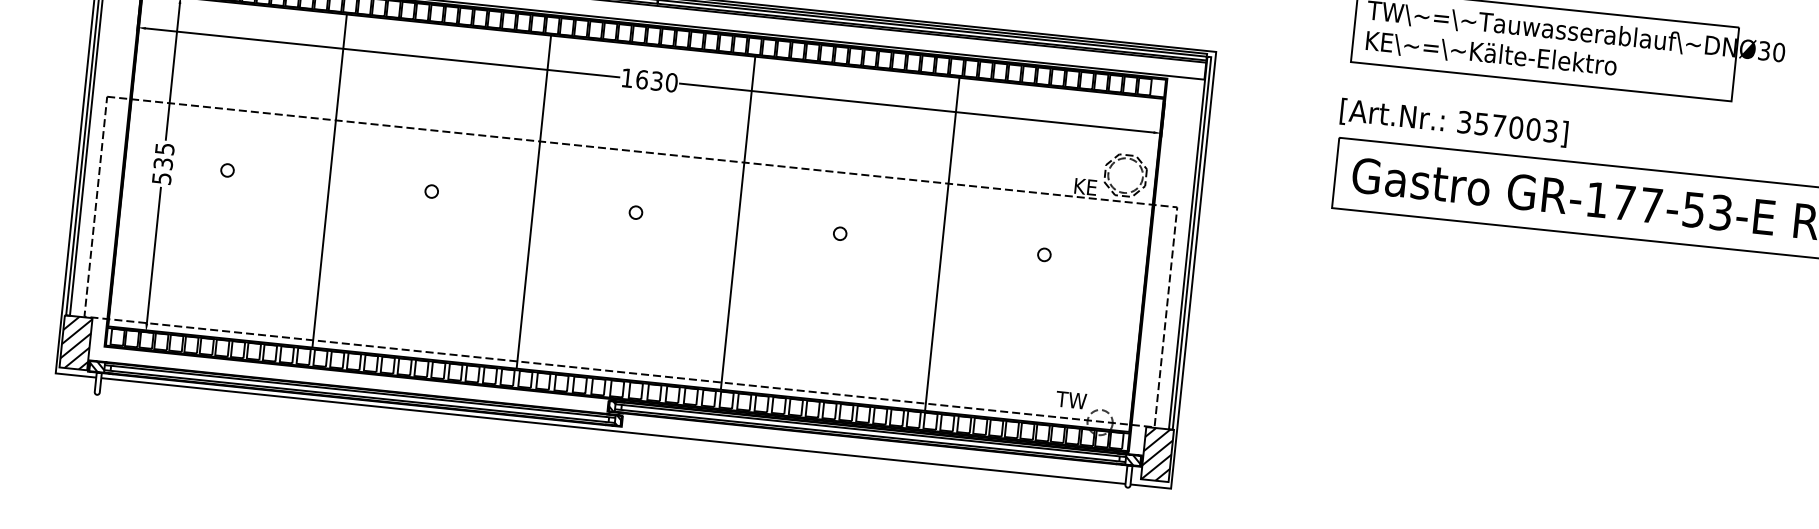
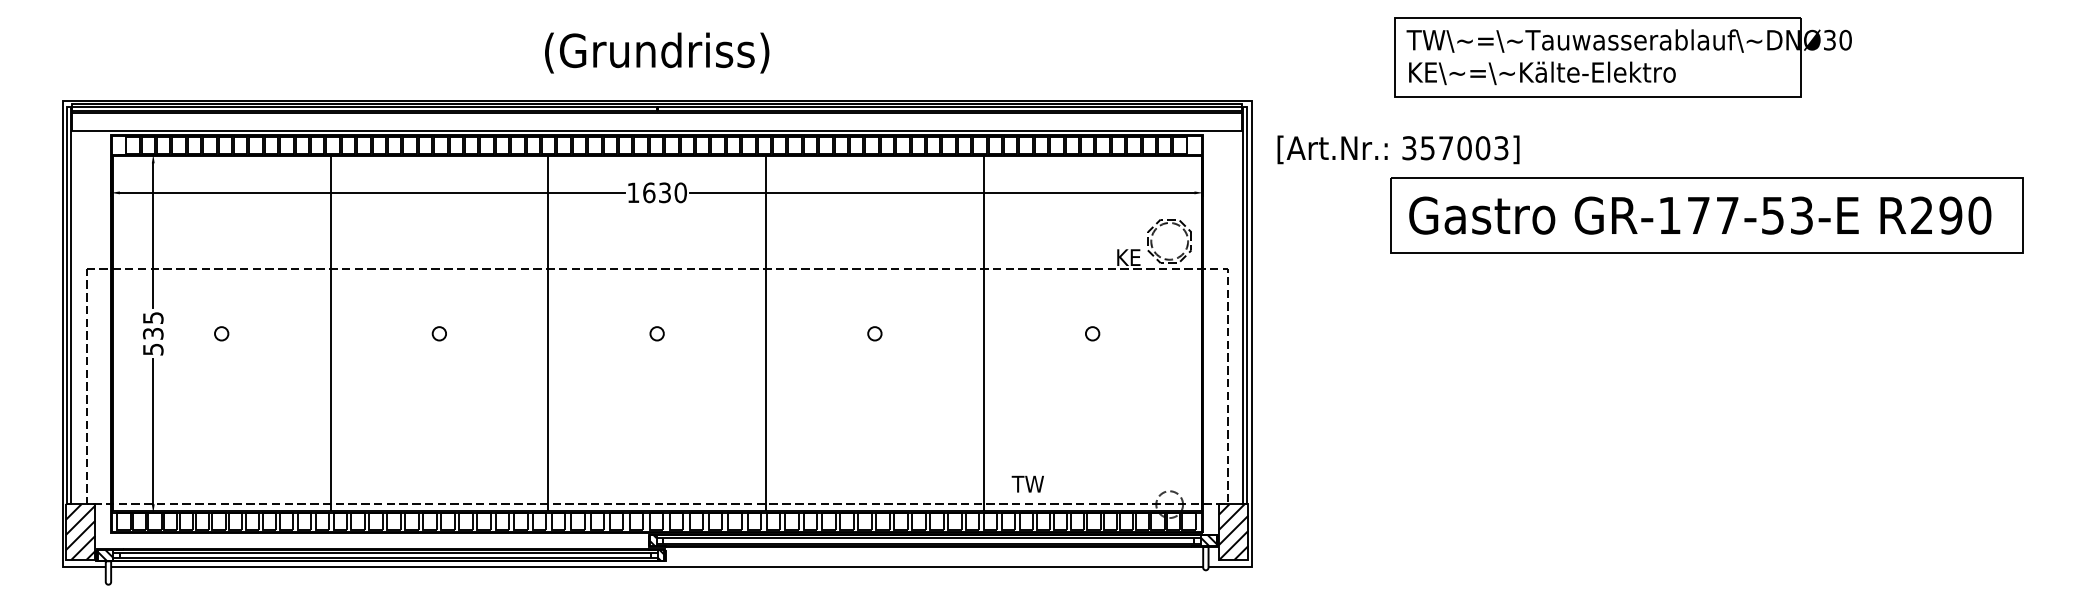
text: (1454, 122) -> (1398, 149), moved
text: (1071, 399) -> (1027, 483), moved

